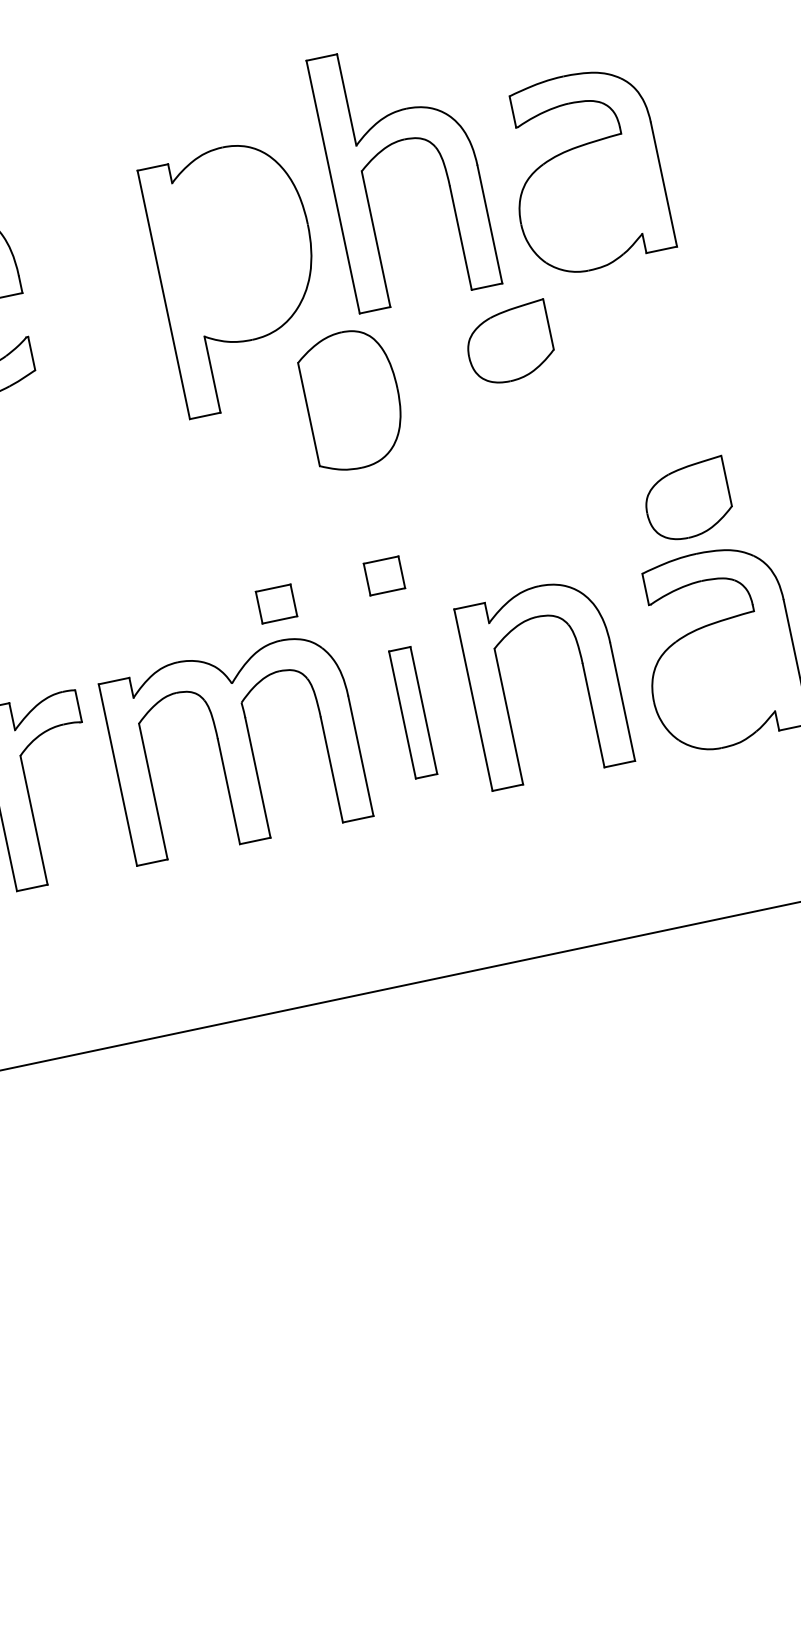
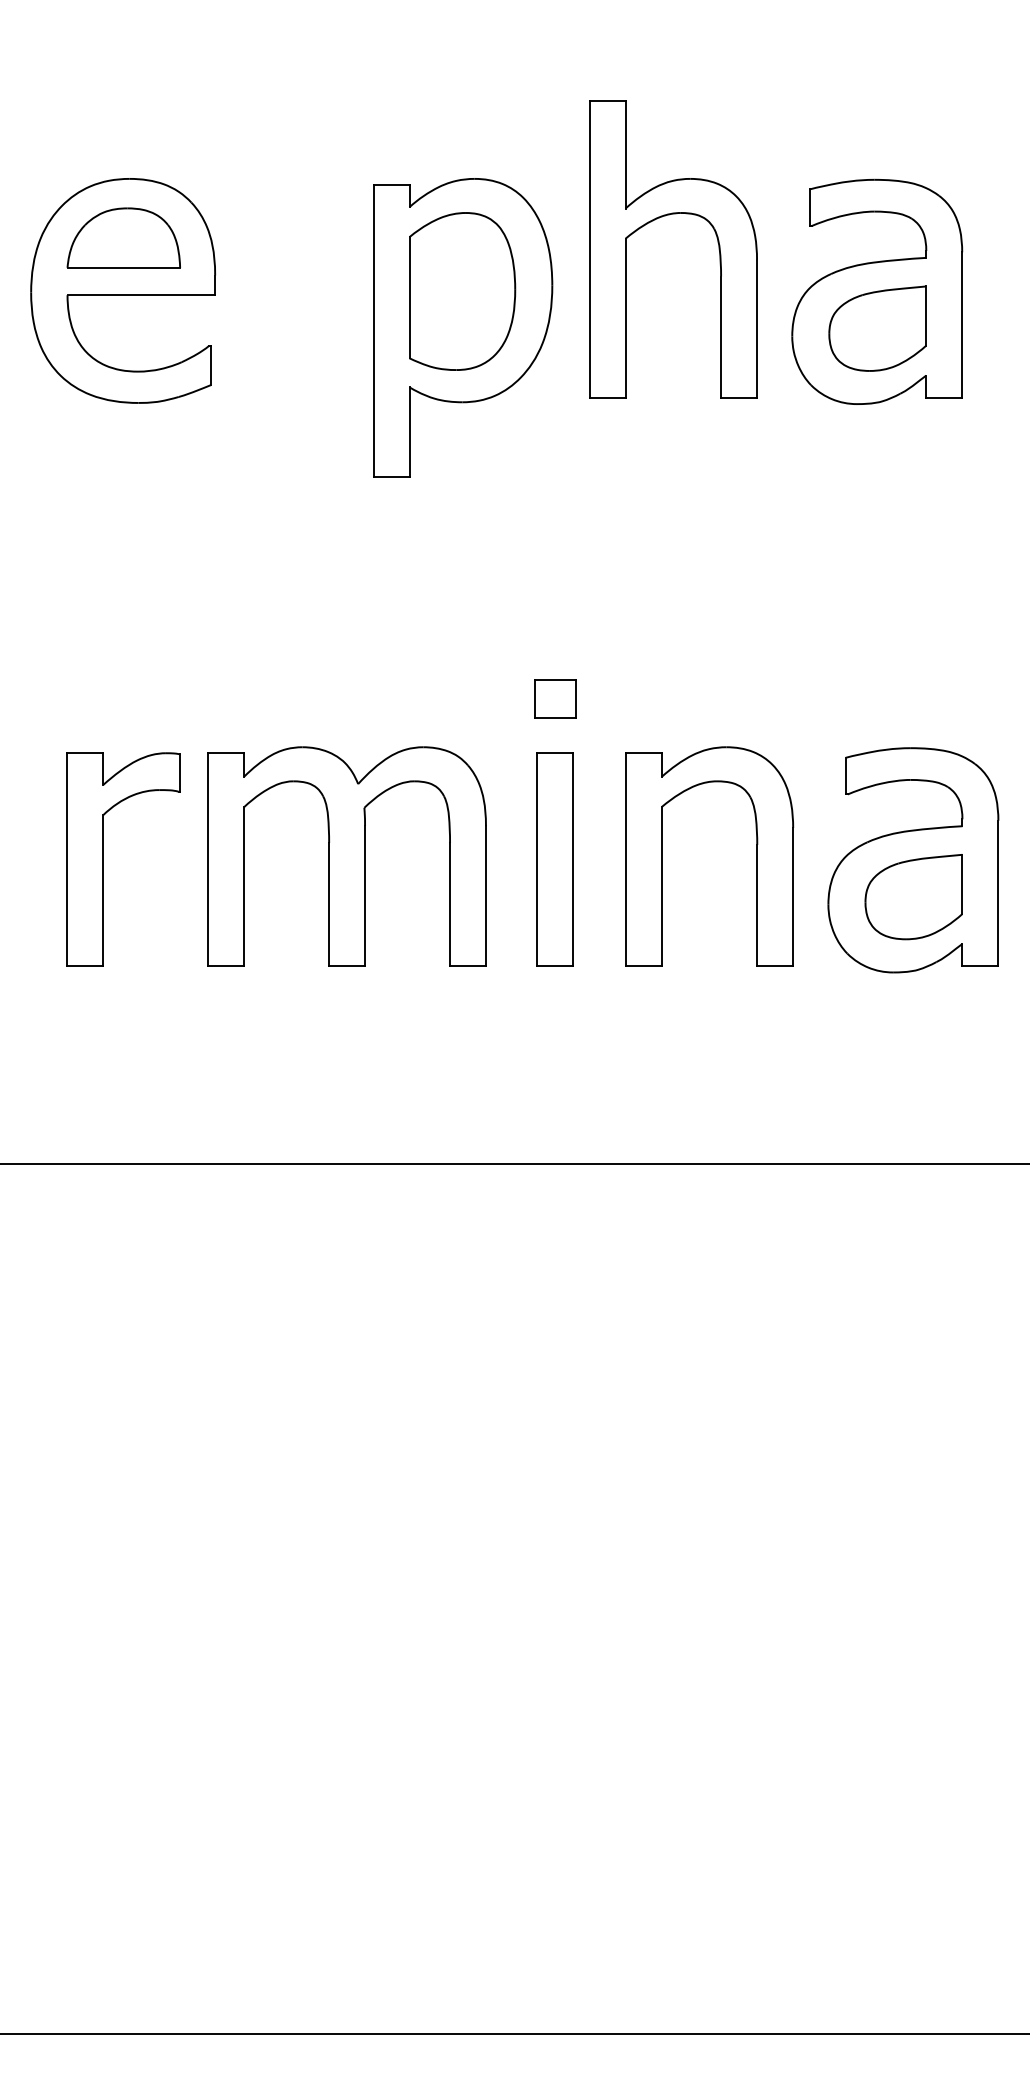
part: (509, 343) -> (877, 328), moved
part: (352, 399) -> (462, 291), moved
part: (687, 500) -> (913, 897), moved
part: (276, 603) -> (427, 704), removed
part: (412, 712) -> (554, 859), size x1.43

